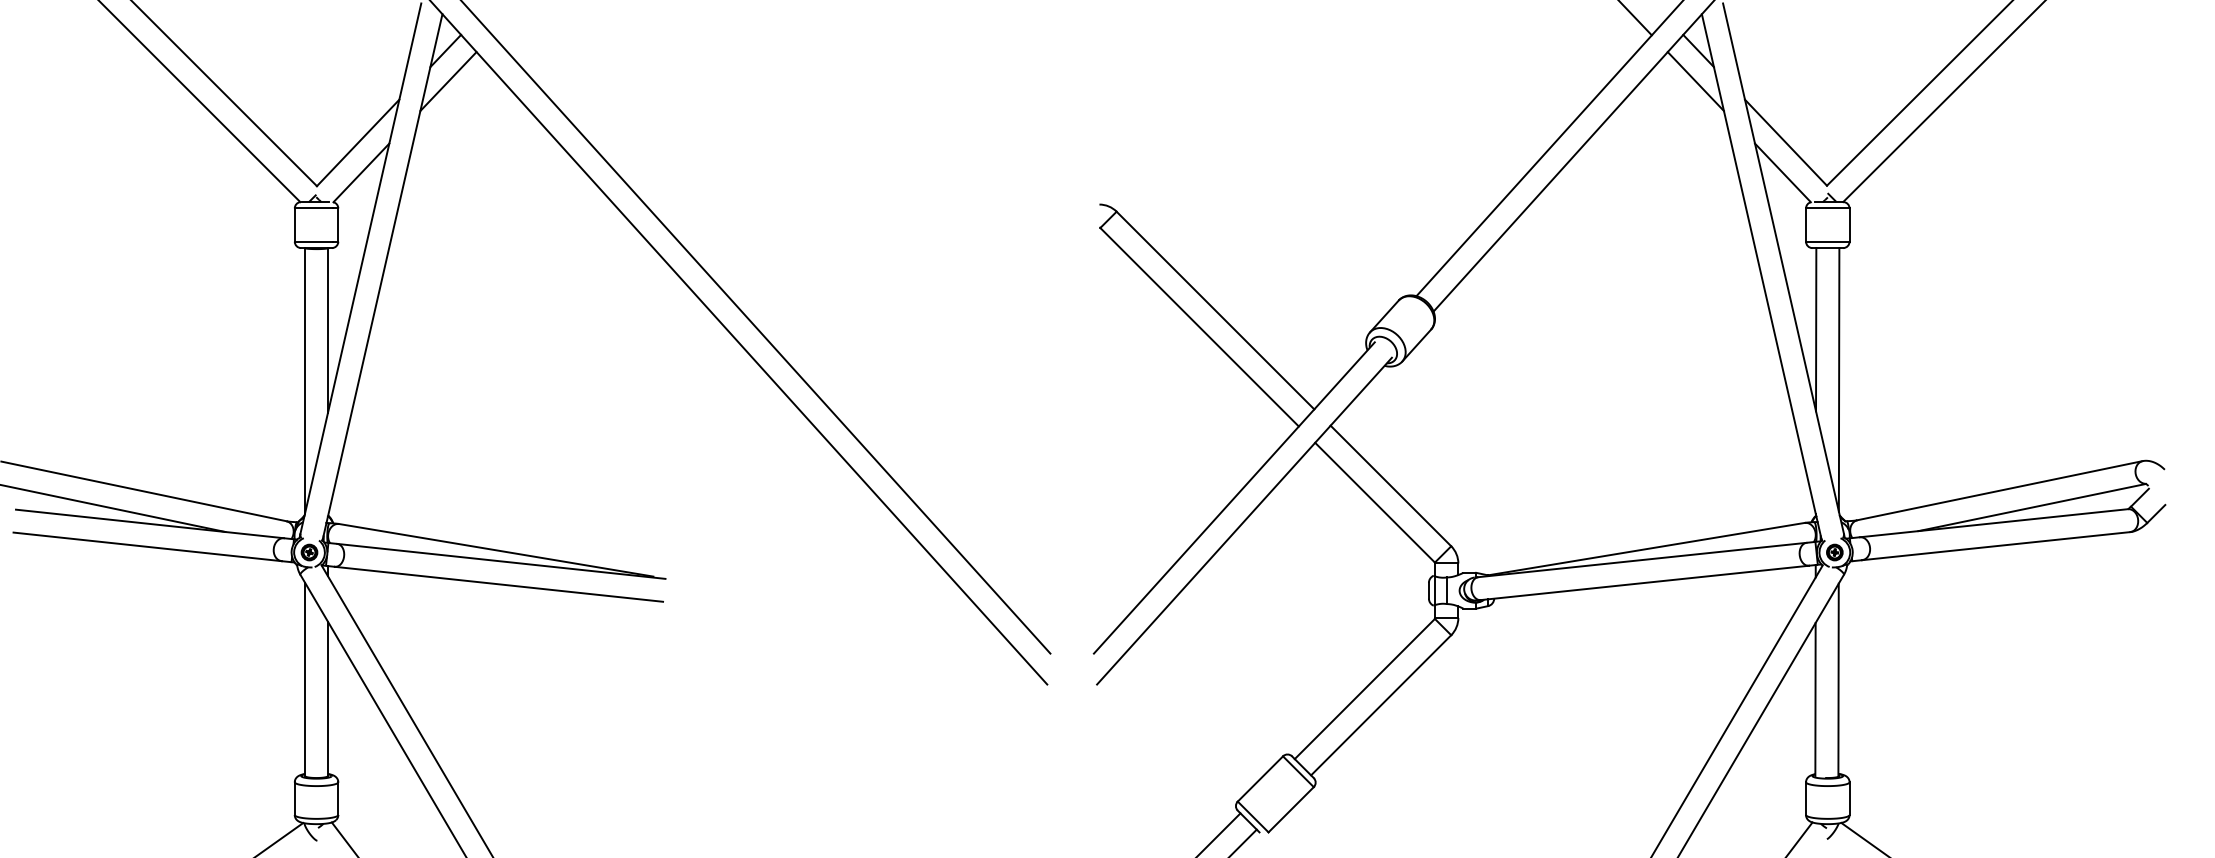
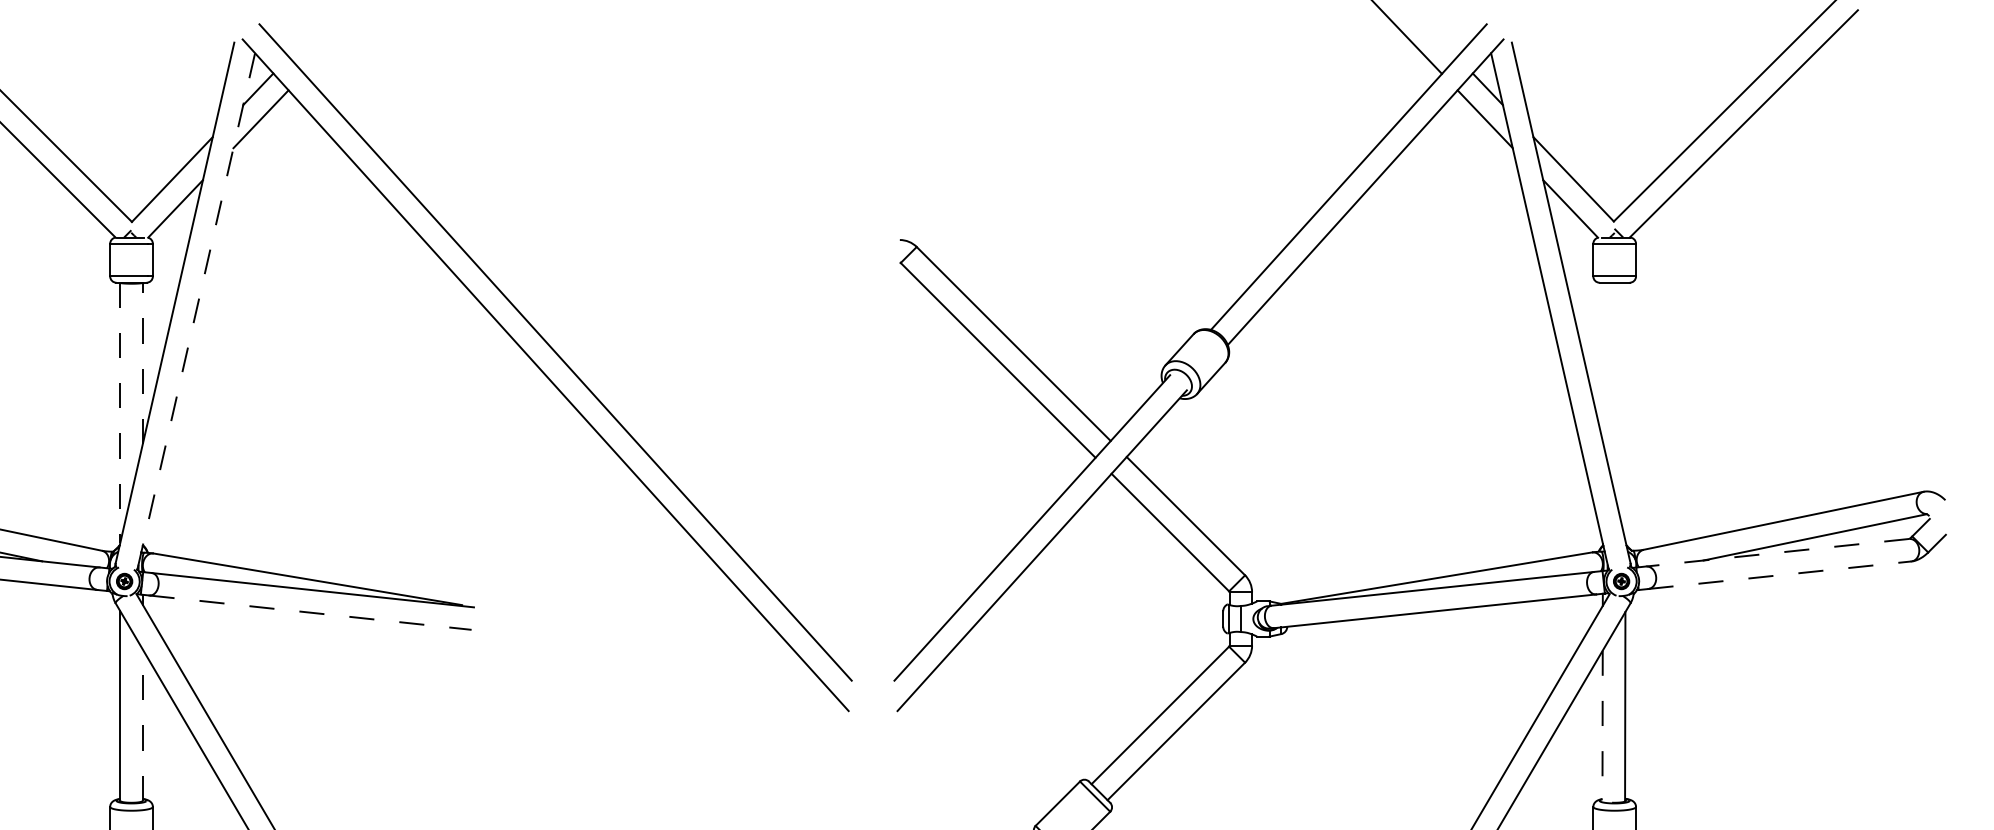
line: (382, 276) -> (196, 310), solid -> dashed
line: (328, 329) -> (143, 362), solid -> dashed
line: (1816, 329) -> (1603, 362), removed
line: (1838, 379) -> (1625, 411), removed
line: (305, 380) -> (120, 412), solid -> dashed
line: (1993, 523) -> (1777, 553), solid -> dashed
line: (1996, 546) -> (1780, 575), solid -> dashed
line: (499, 584) -> (311, 612), solid -> dashed
line: (328, 698) -> (143, 724), solid -> dashed
line: (1815, 699) -> (1602, 725), solid -> dashed

